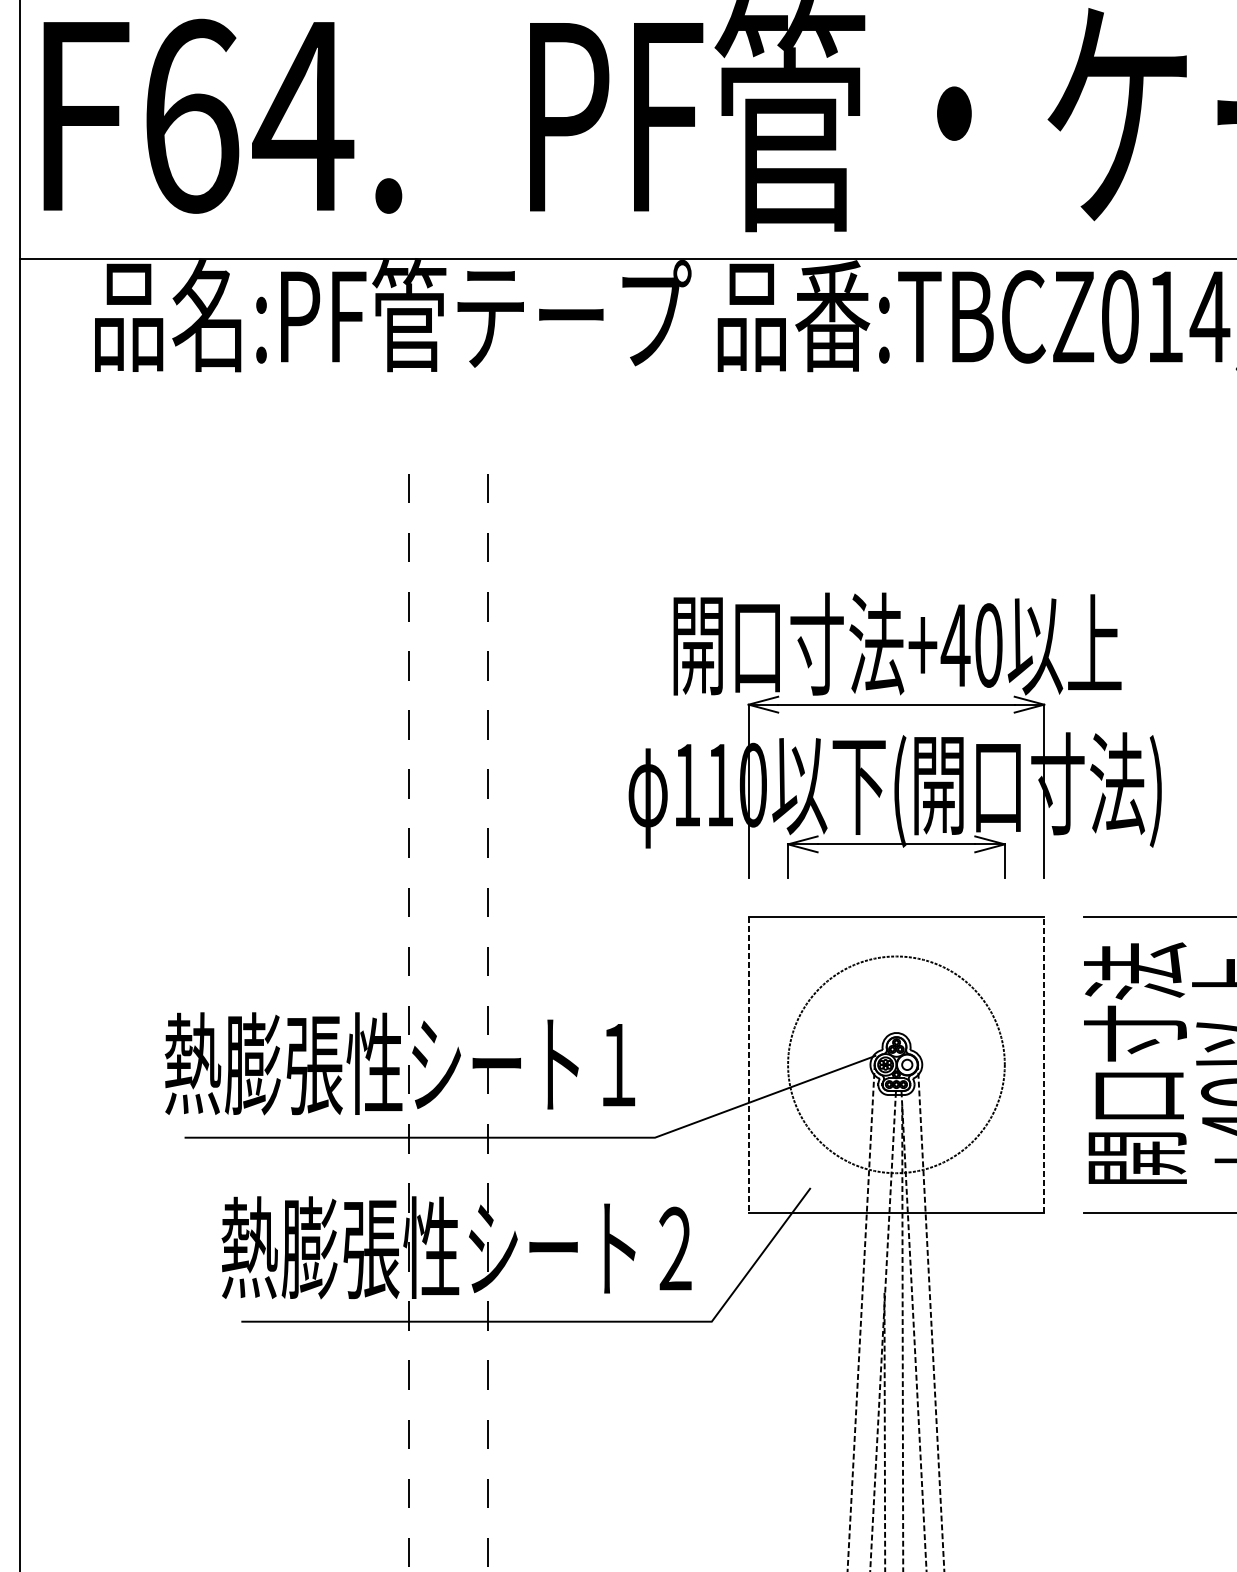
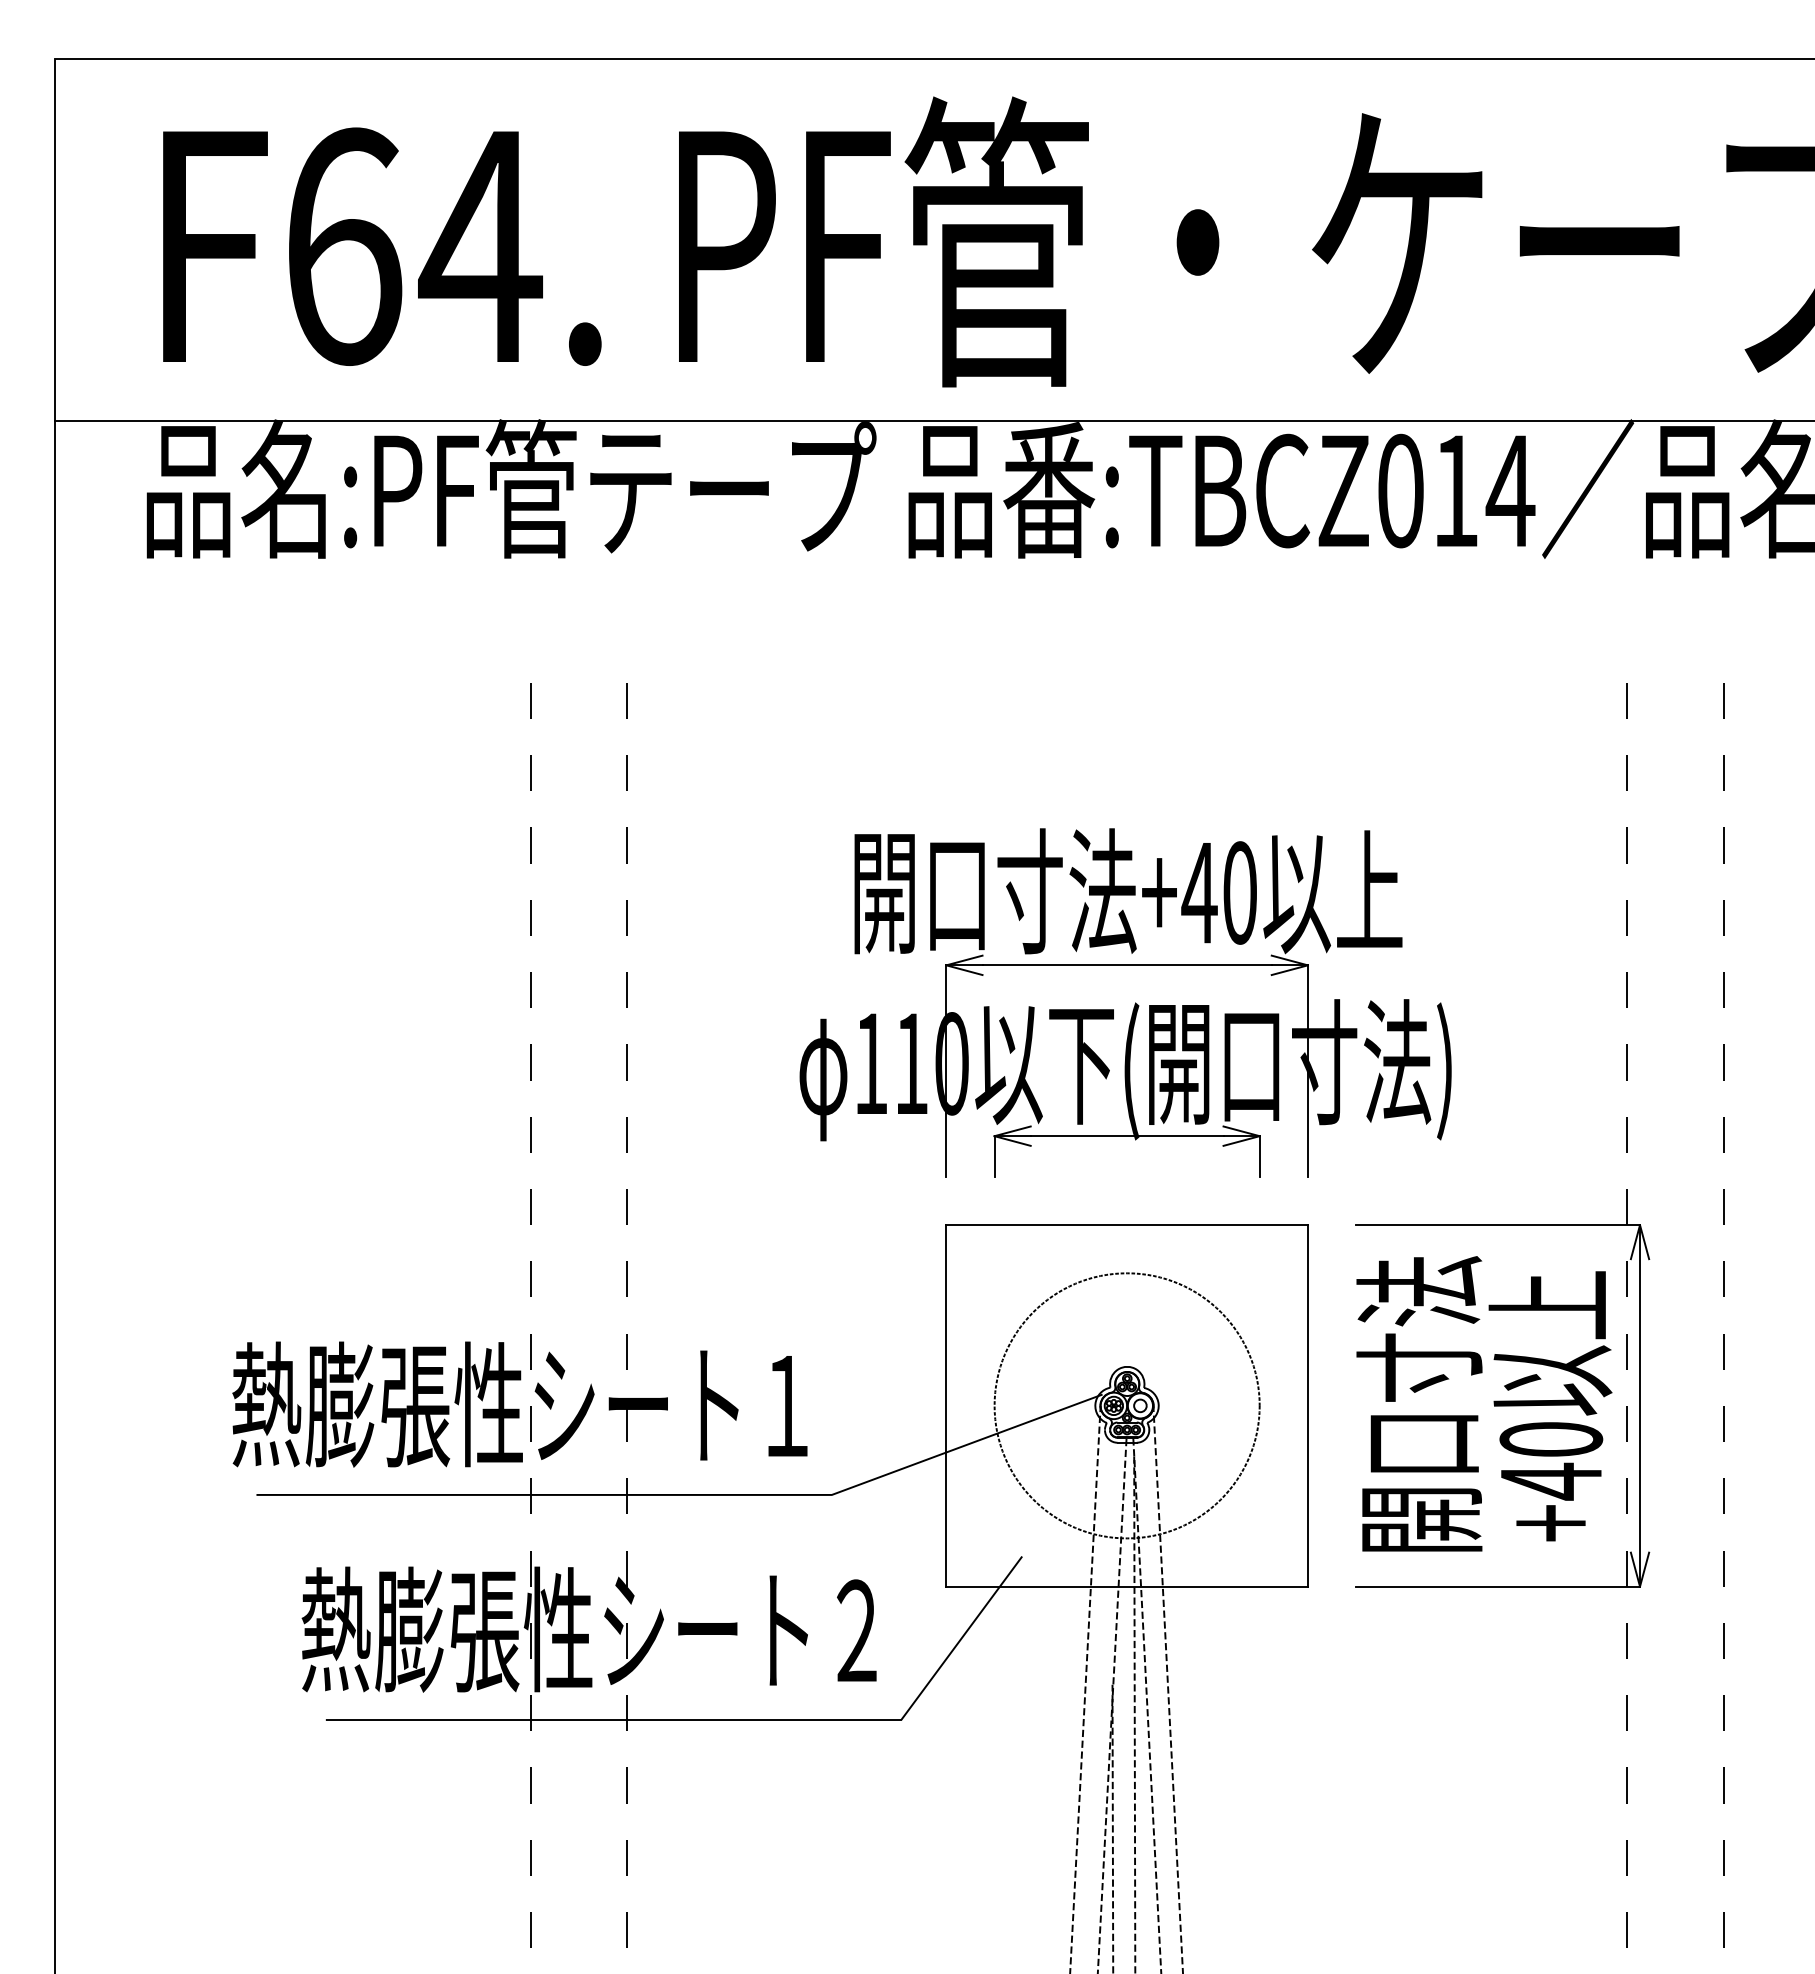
text: (223, 116) -> (382, 246), moved
line: (748, 1064) -> (946, 1405), dashed -> solid
line: (1043, 1064) -> (1307, 1405), dashed -> solid

